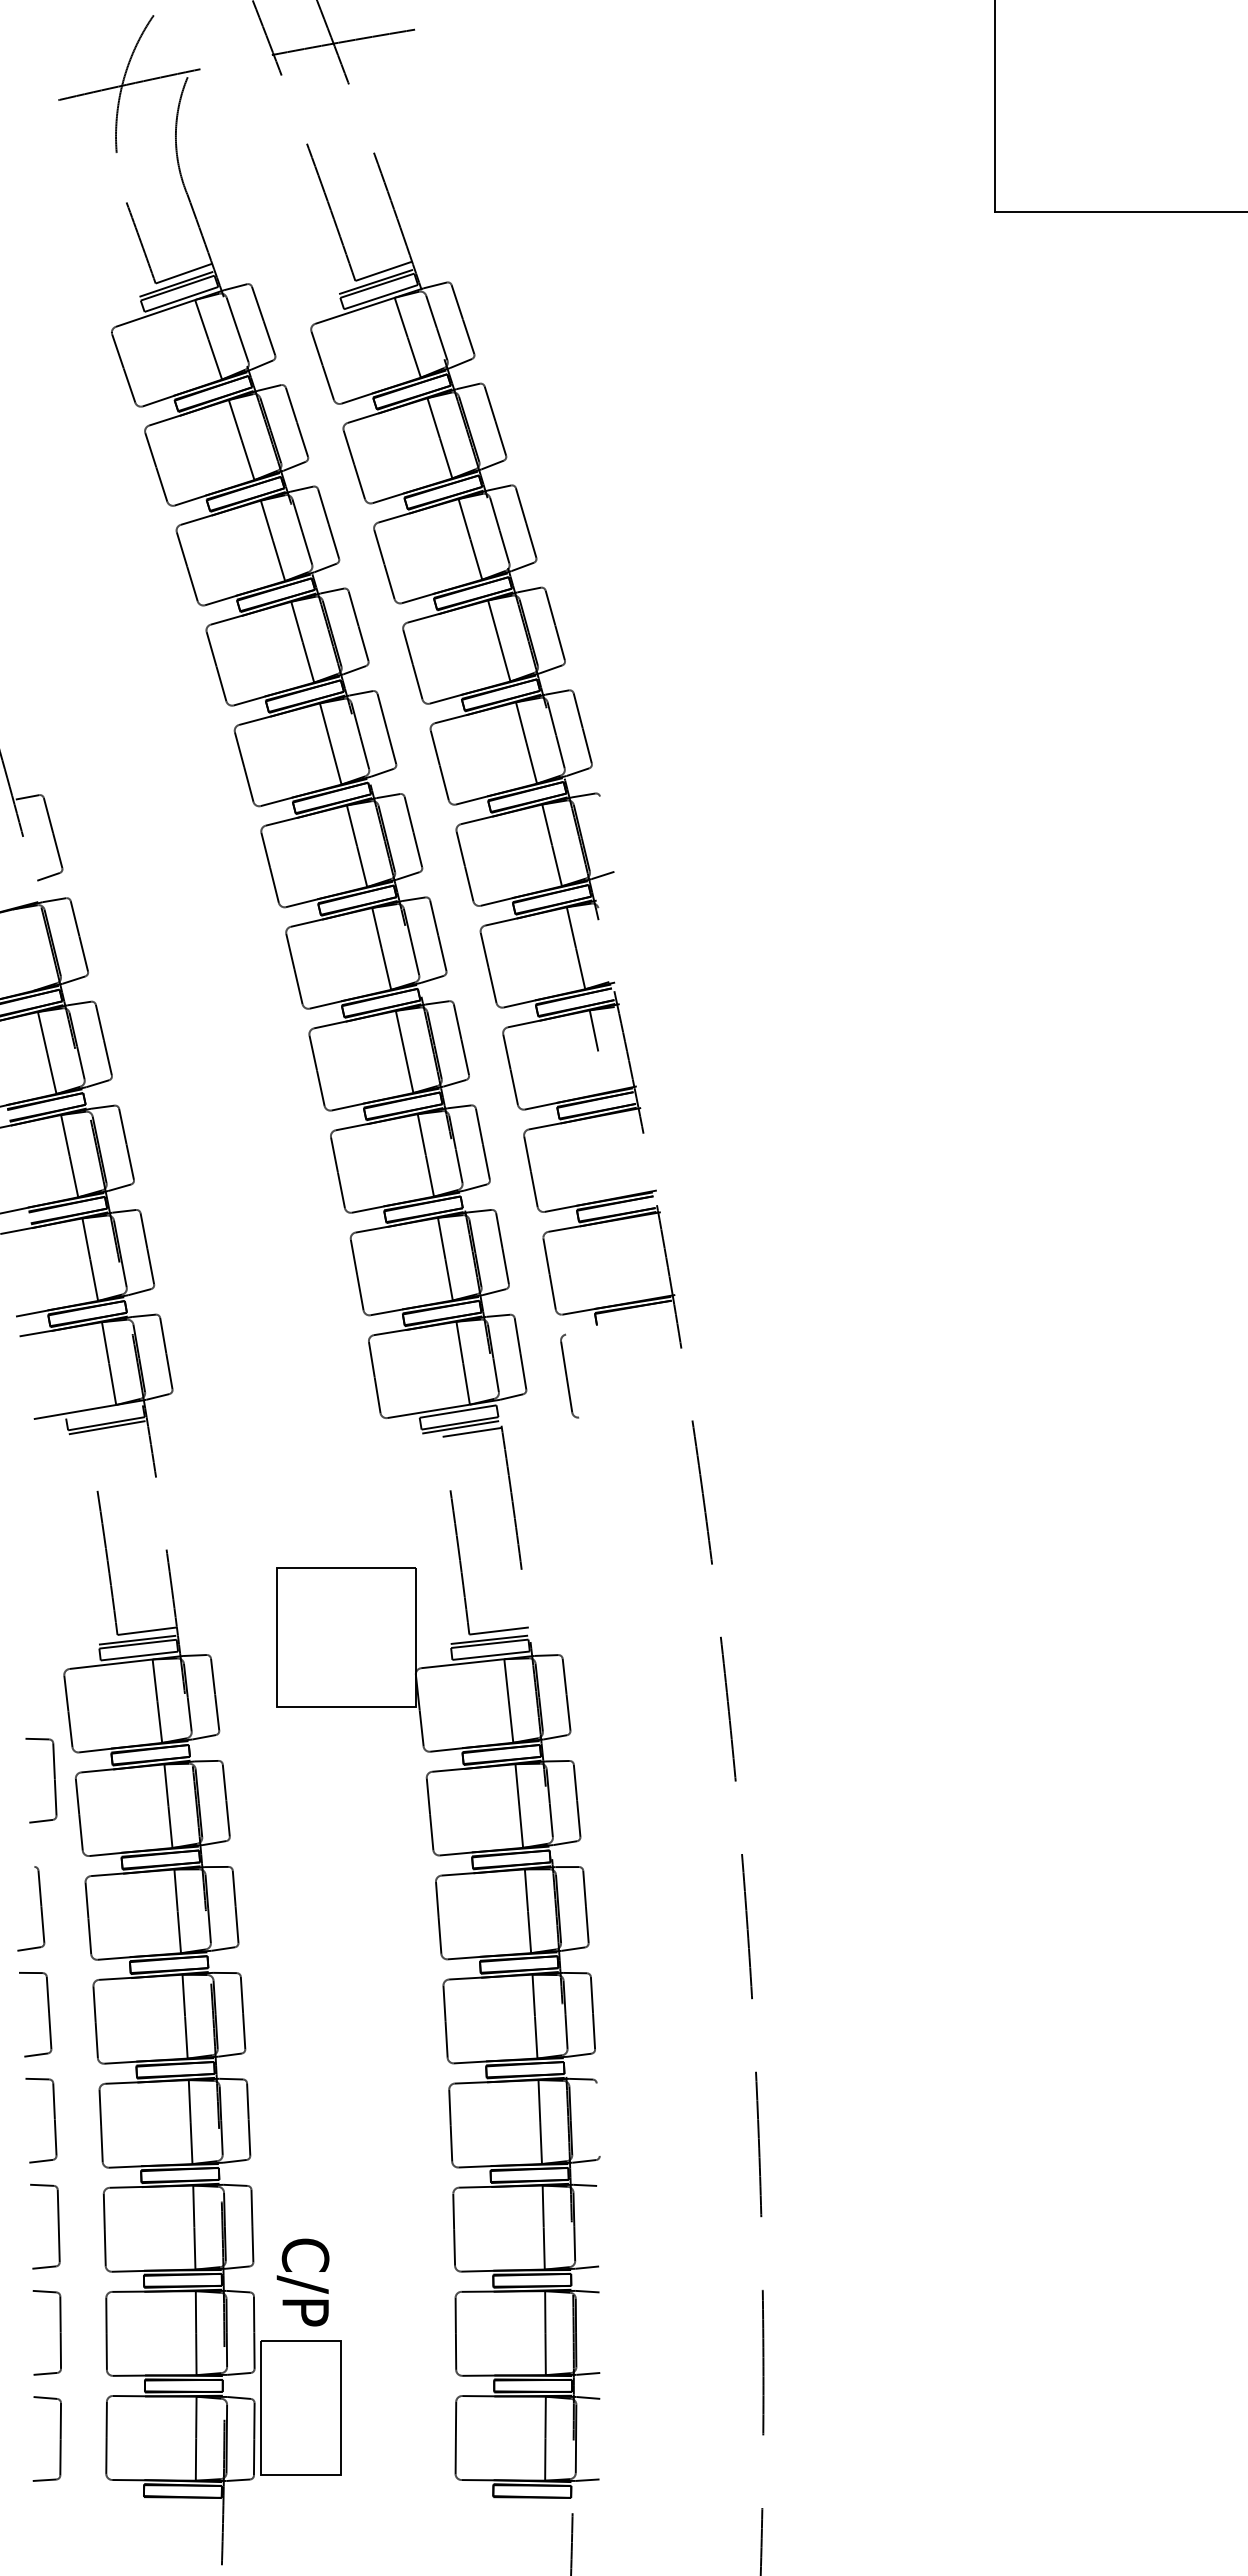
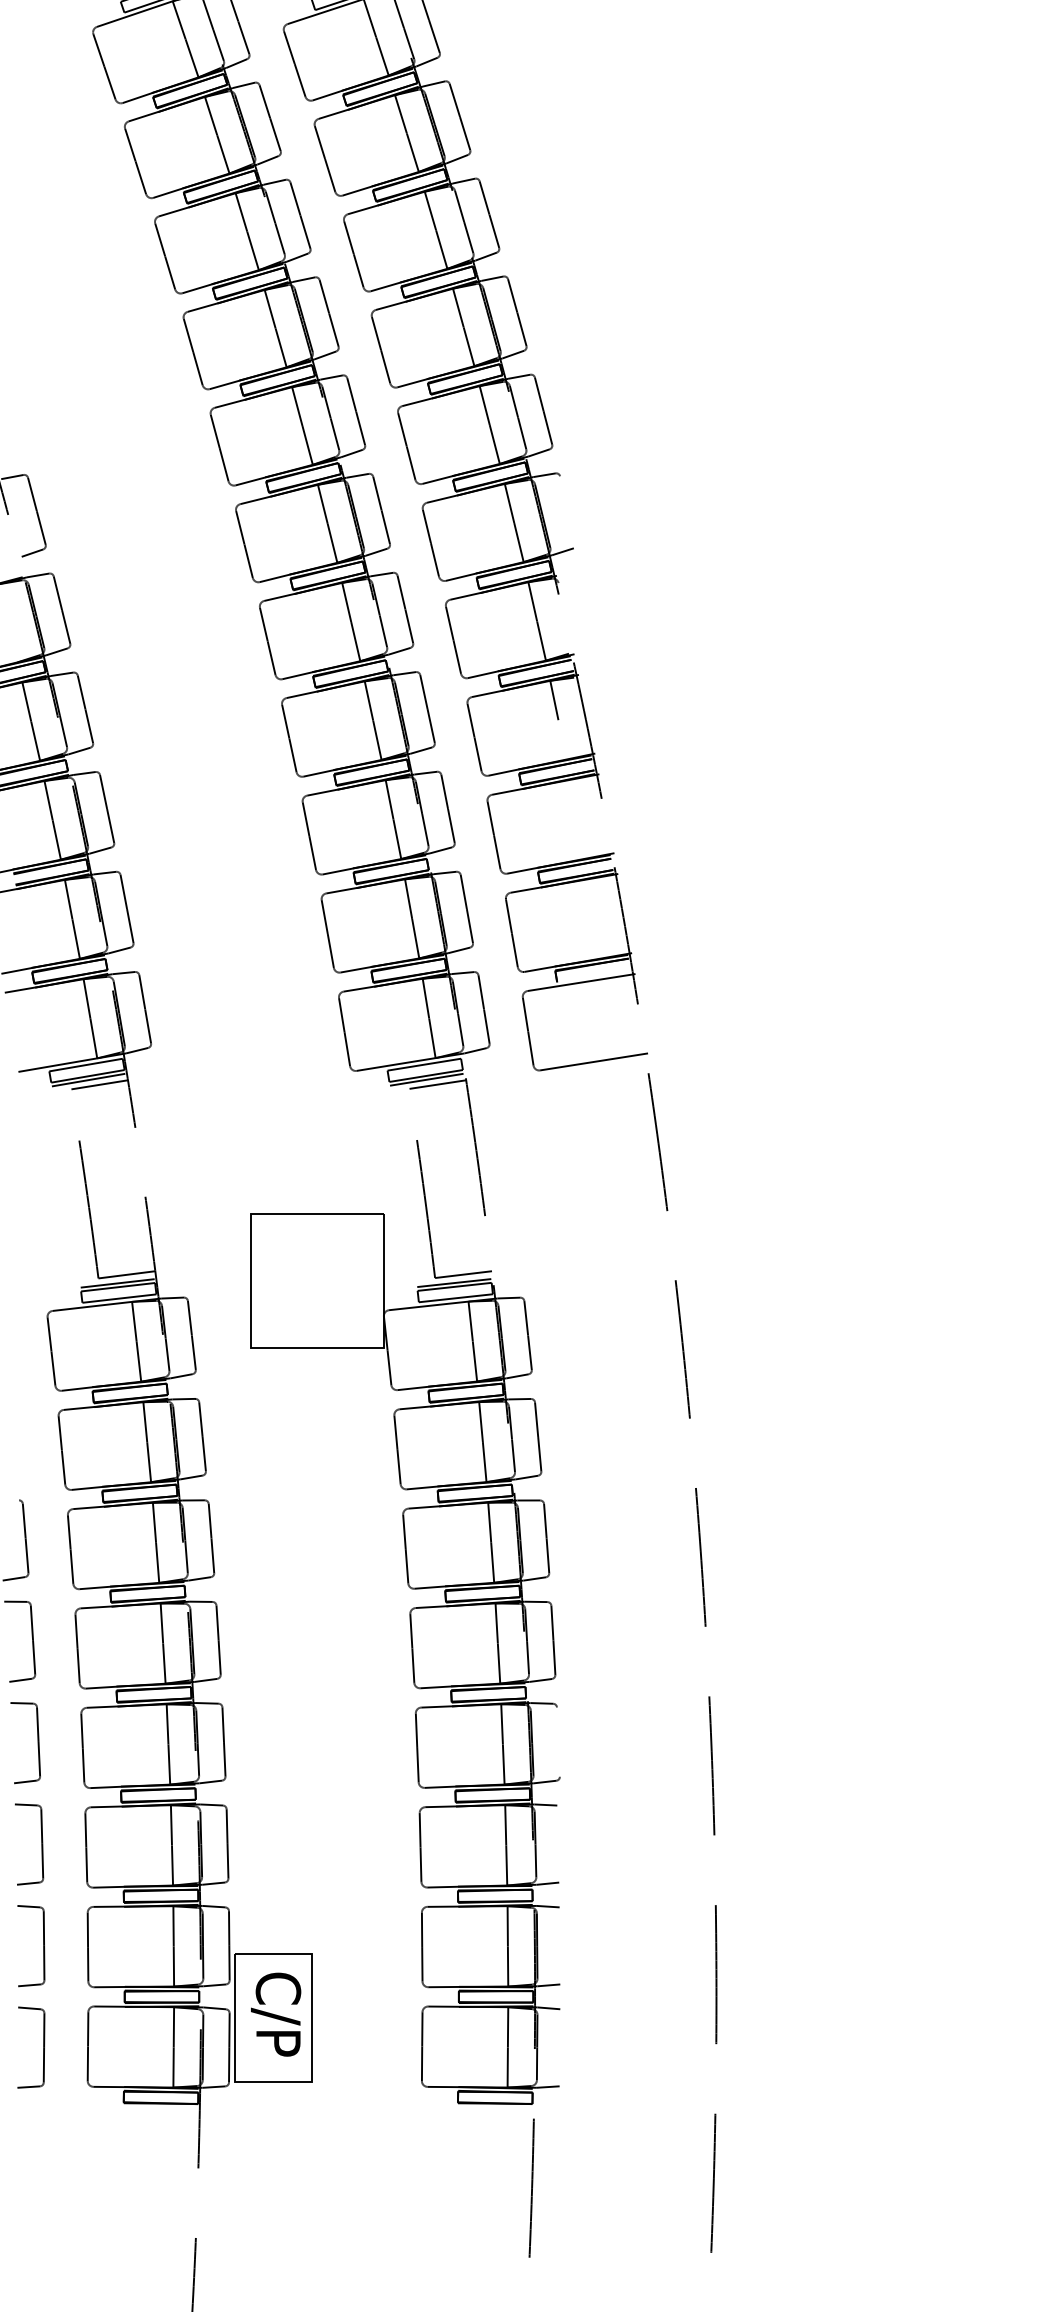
line: (622, 1325) -> (581, 982), added
line: (635, 1408) -> (594, 1061), added
line: (104, 1411) -> (86, 1064), added
line: (118, 1432) -> (99, 1084), added
part: (53, 1778) -> (37, 1415), removed
text: (302, 2282) -> (275, 2014), moved

